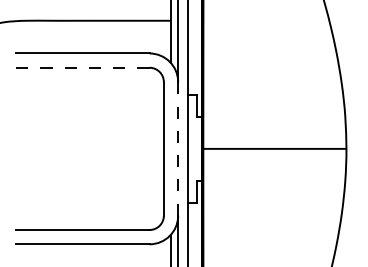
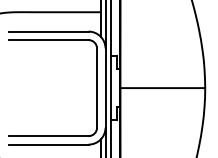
line: (83, 68) -> (49, 40), dashed -> solid
line: (178, 149) -> (105, 88), dashed -> solid

